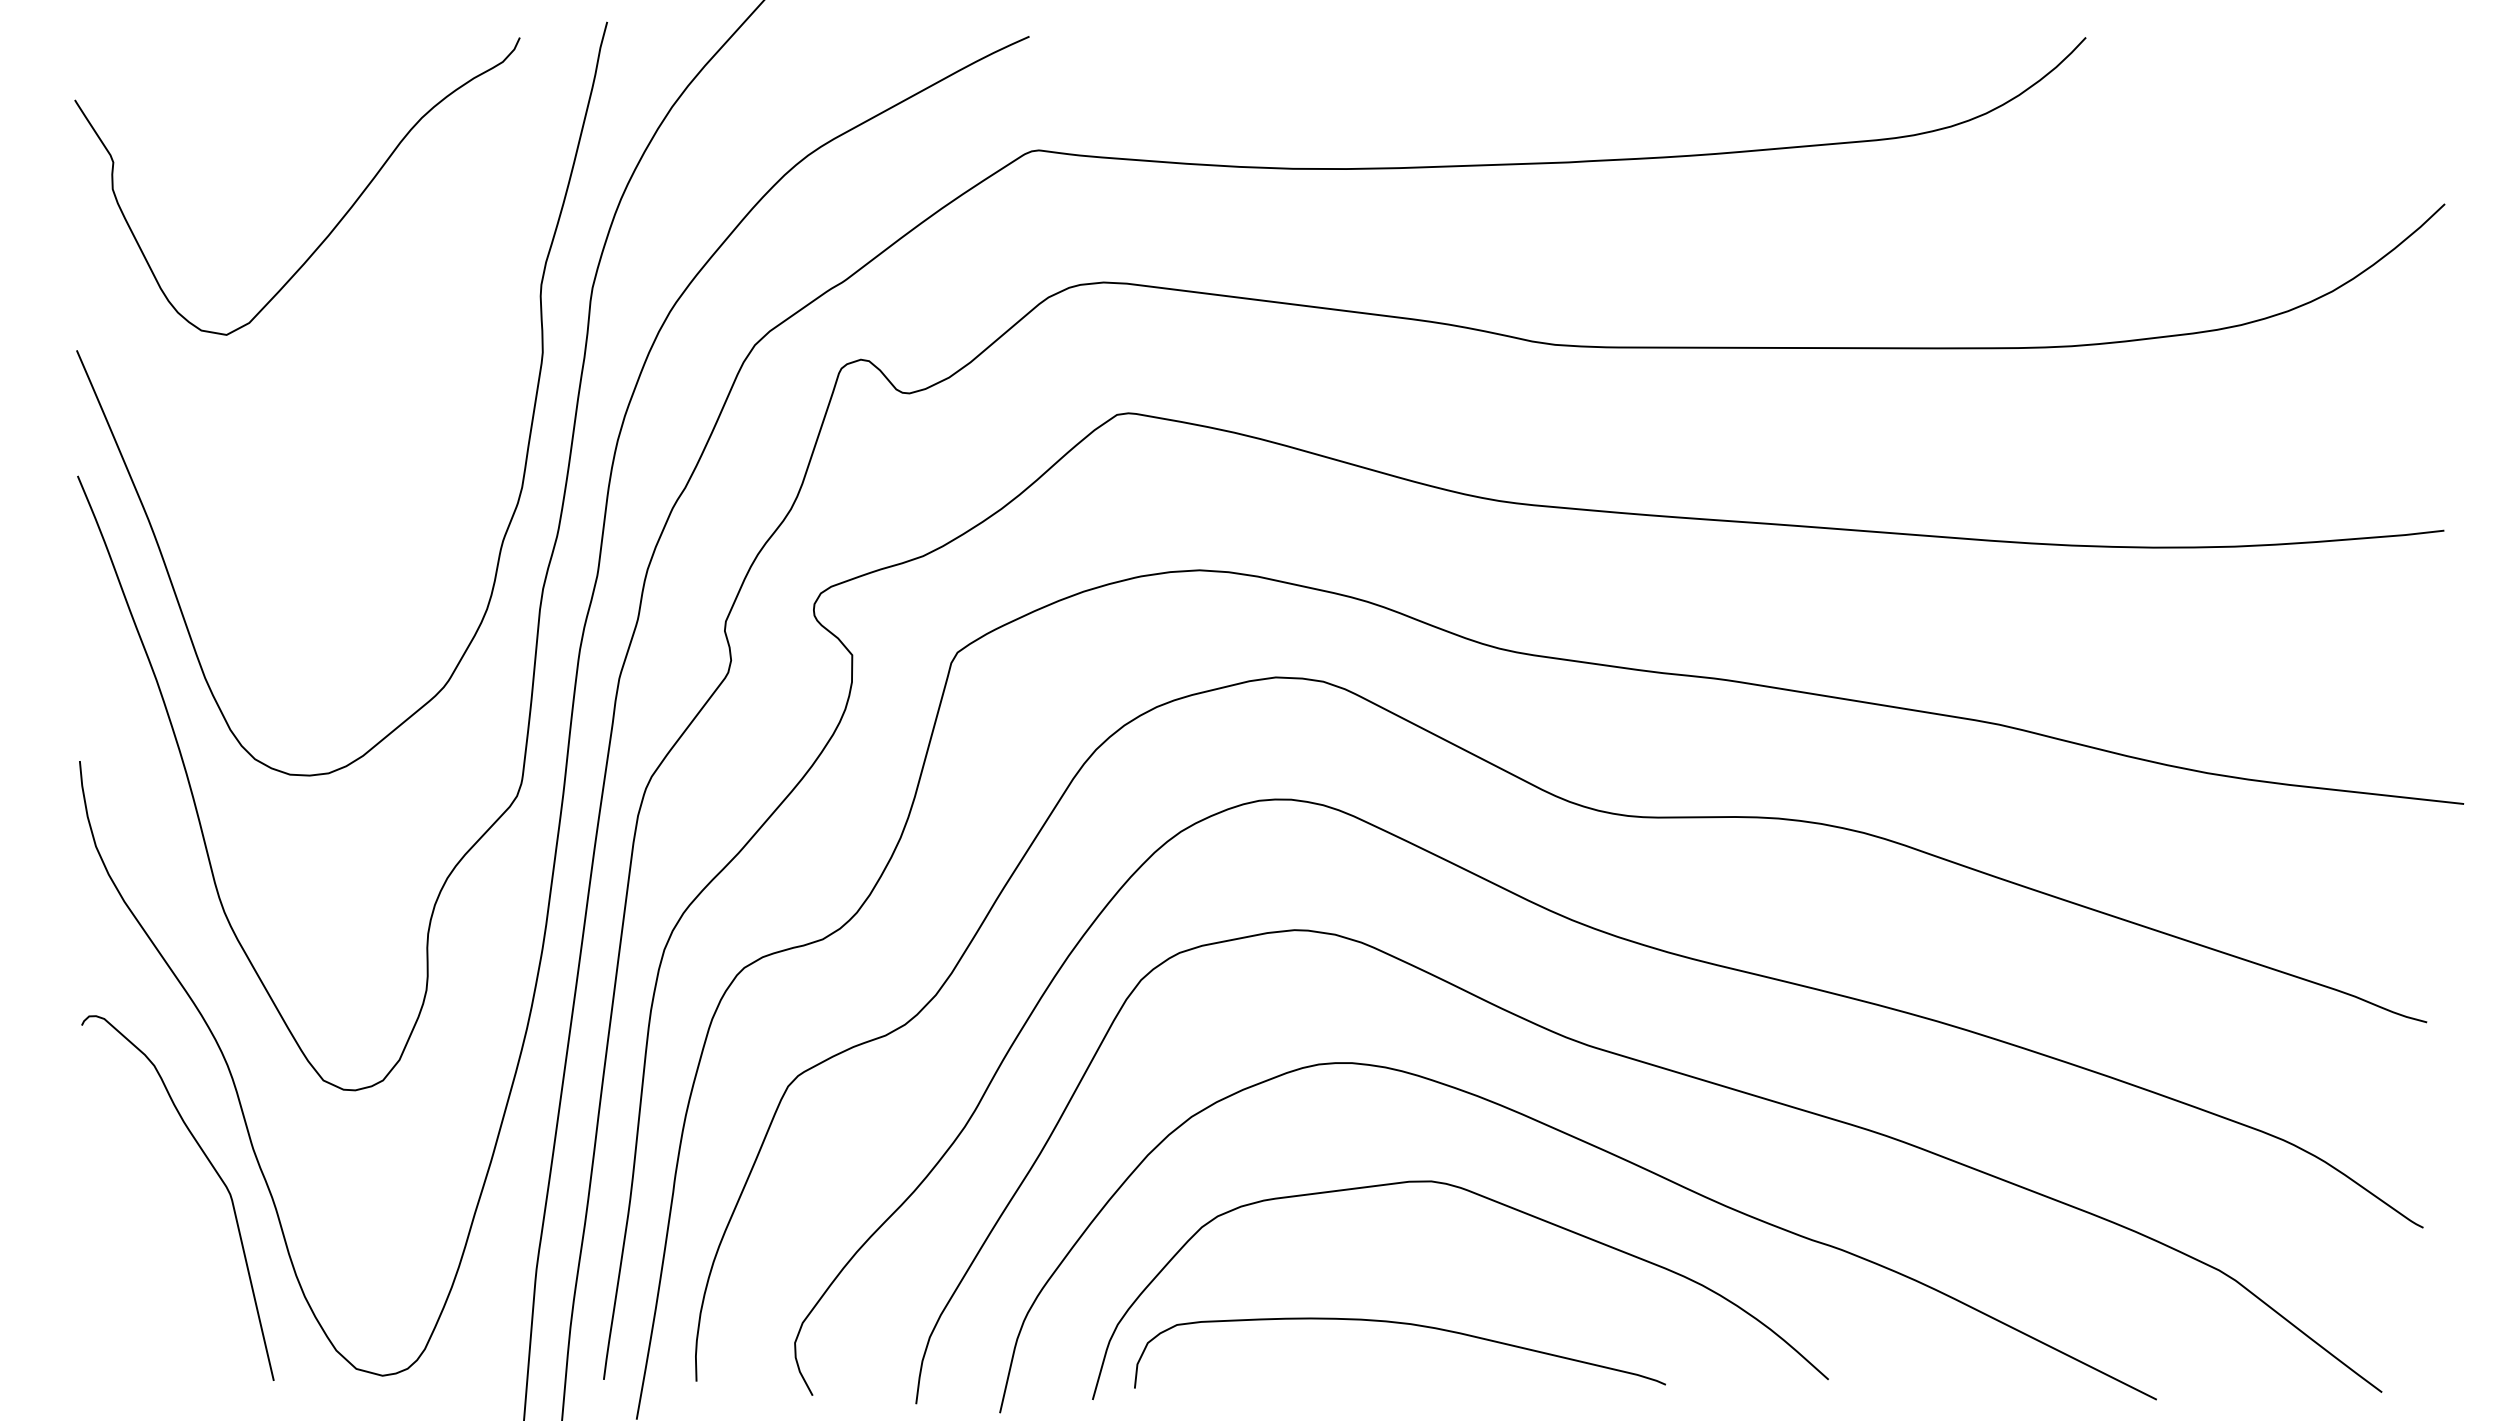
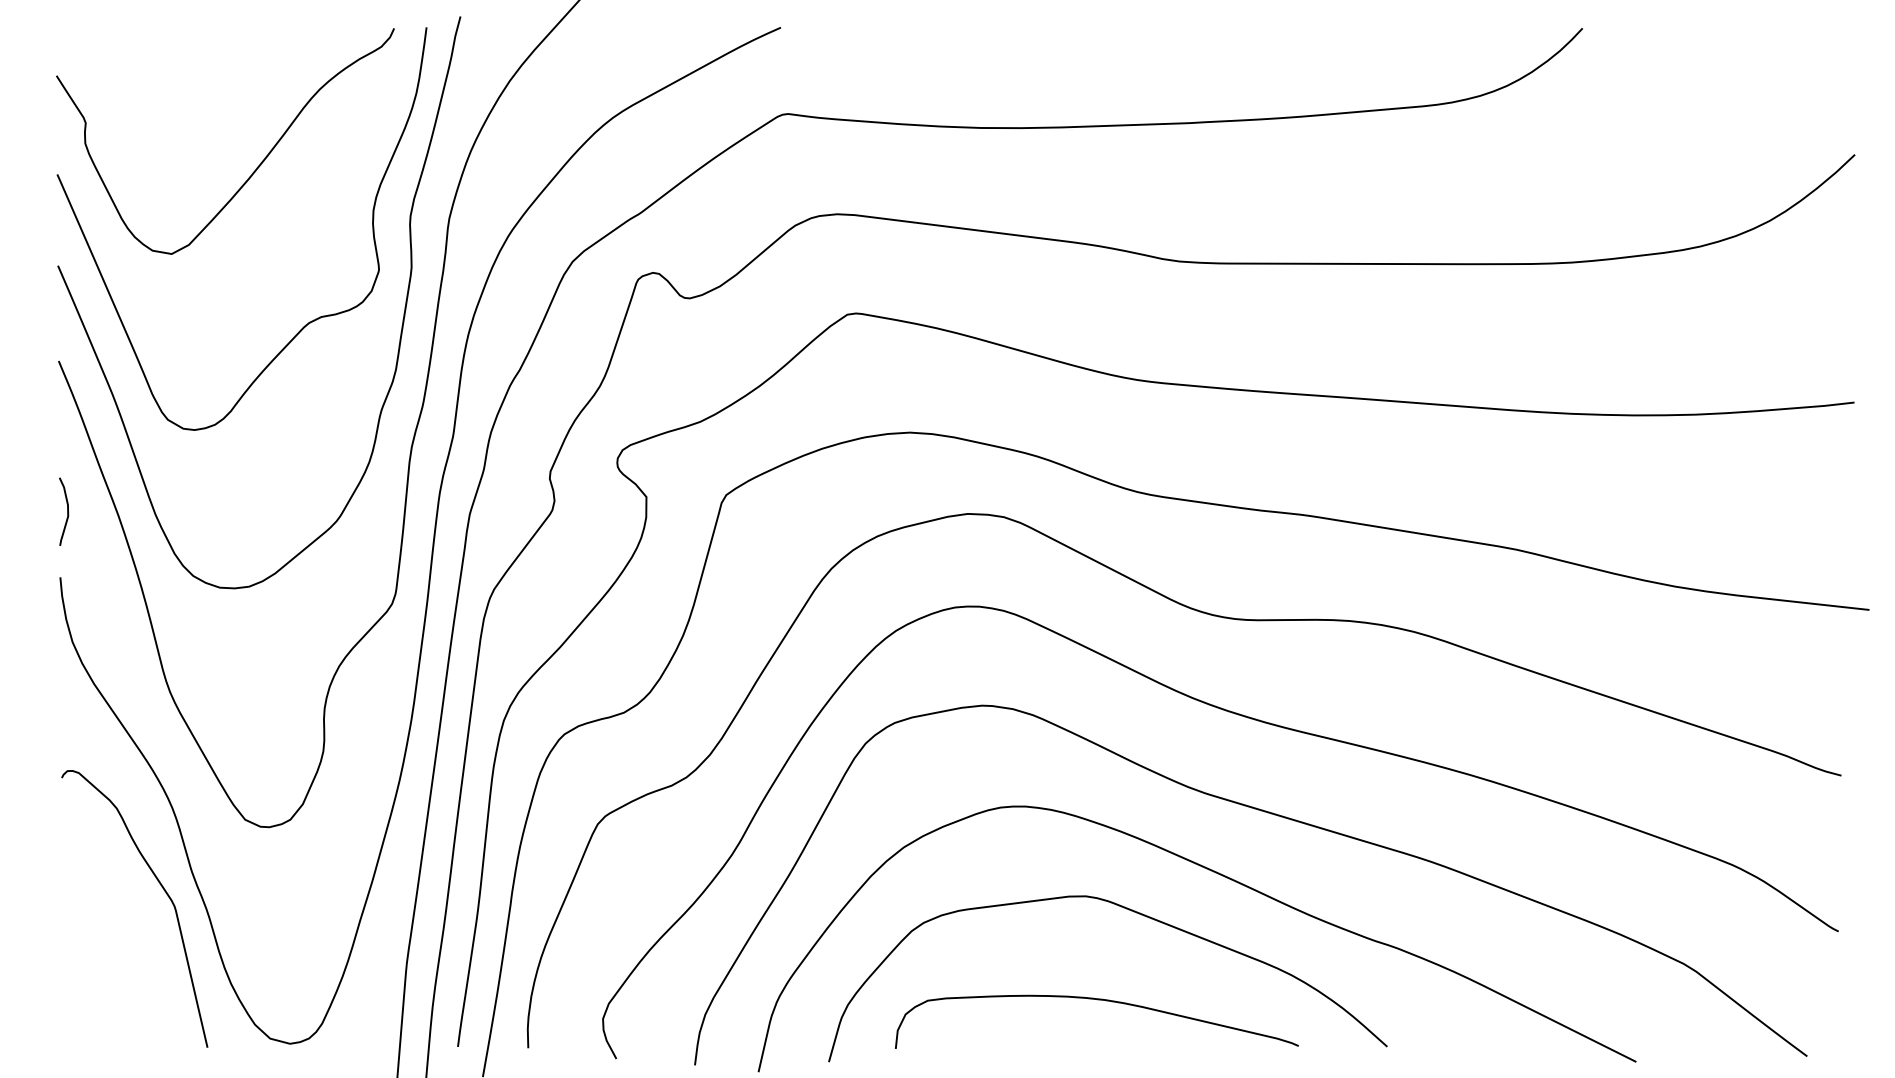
curve: (406, 425) -> (308, 322), added
curve: (89, 674) -> (67, 511), added
curve: (1402, 1324) -> (1098, 1000), moved

